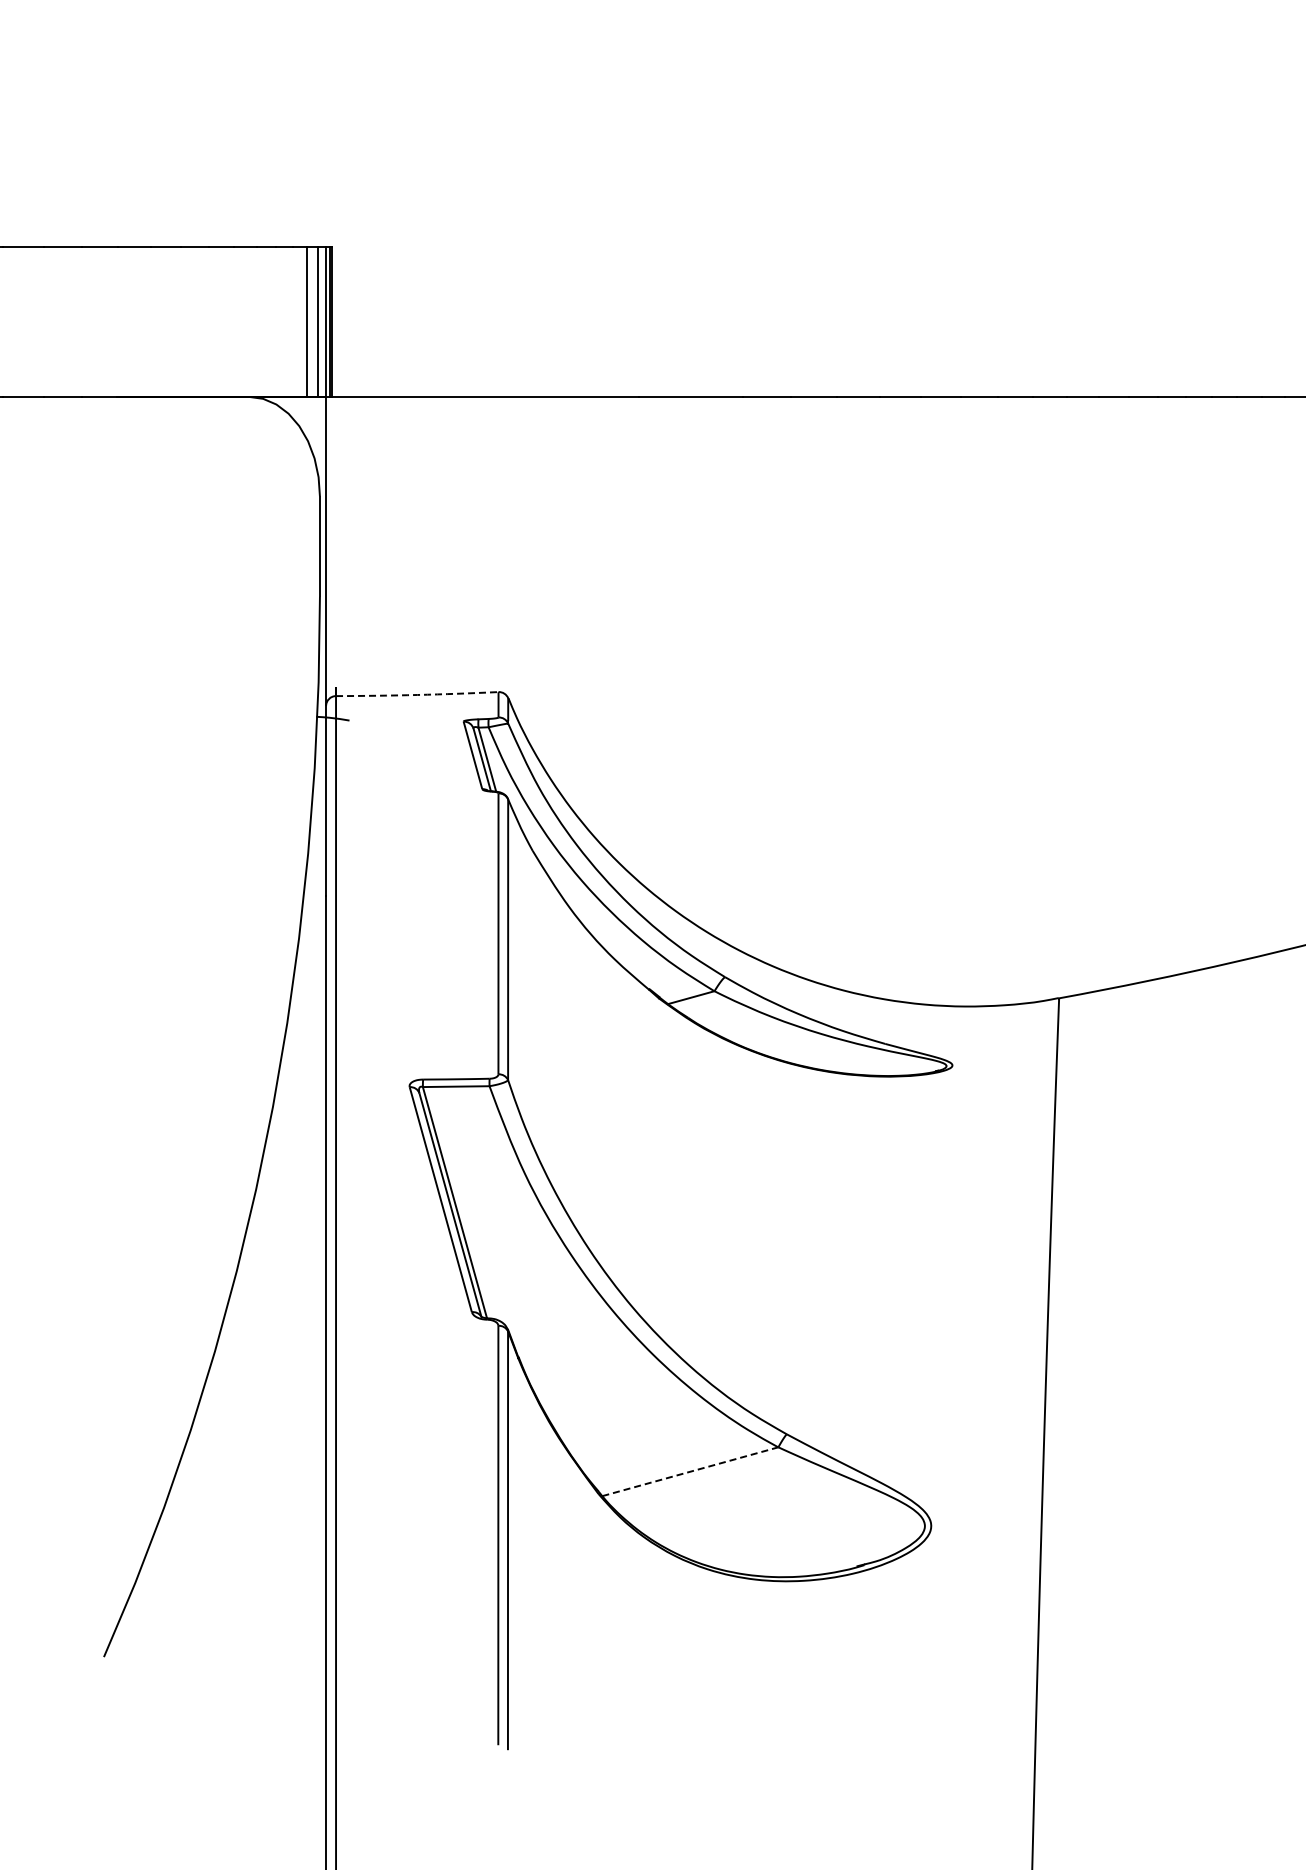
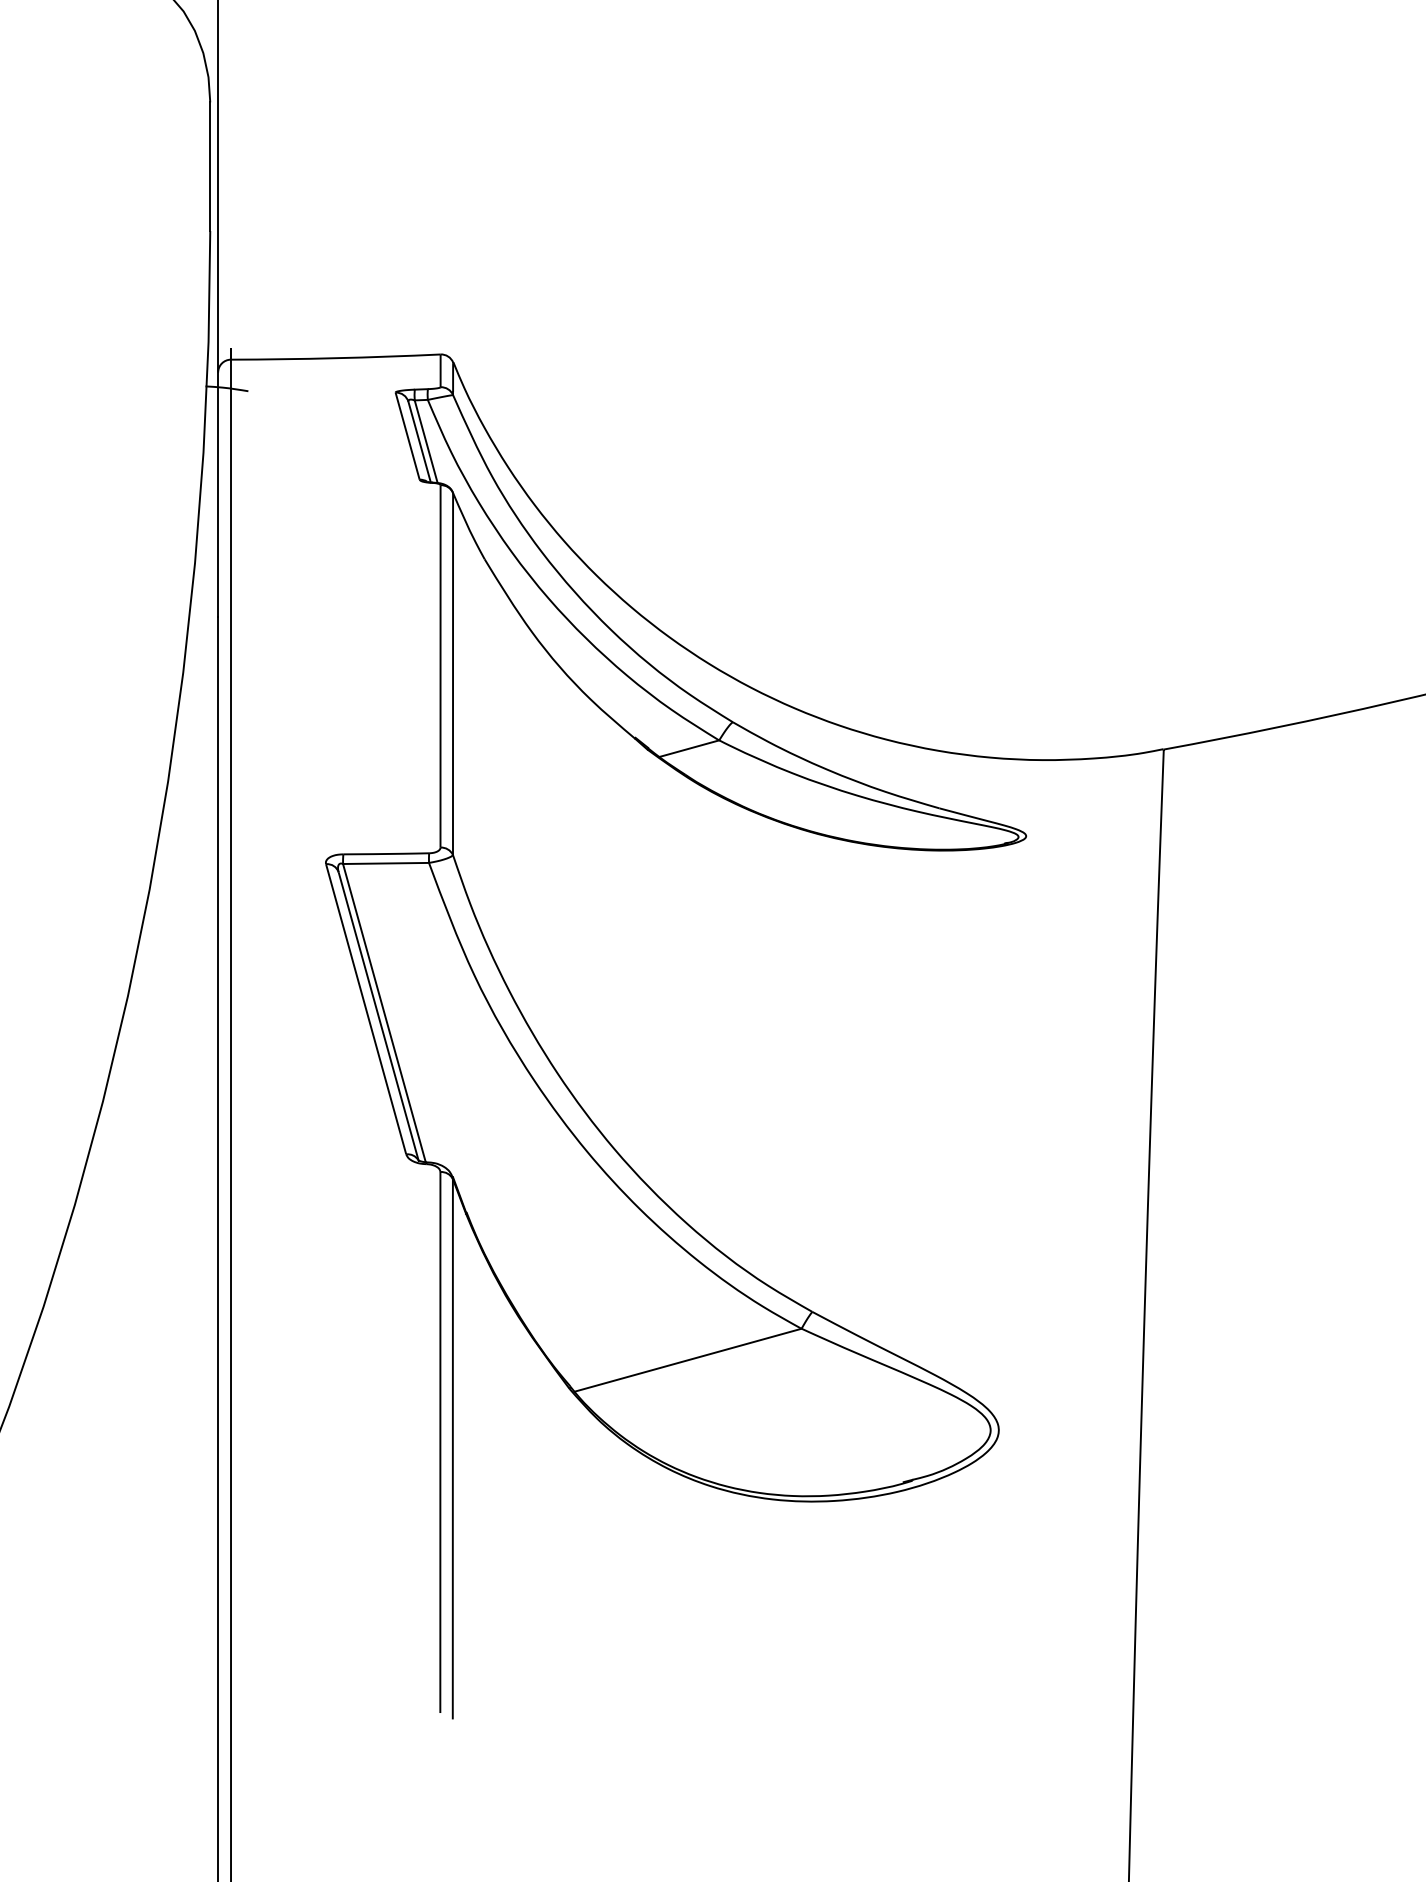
arc: (417, 694) -> (336, 357), dashed -> solid
line: (690, 1471) -> (688, 1359), dashed -> solid

